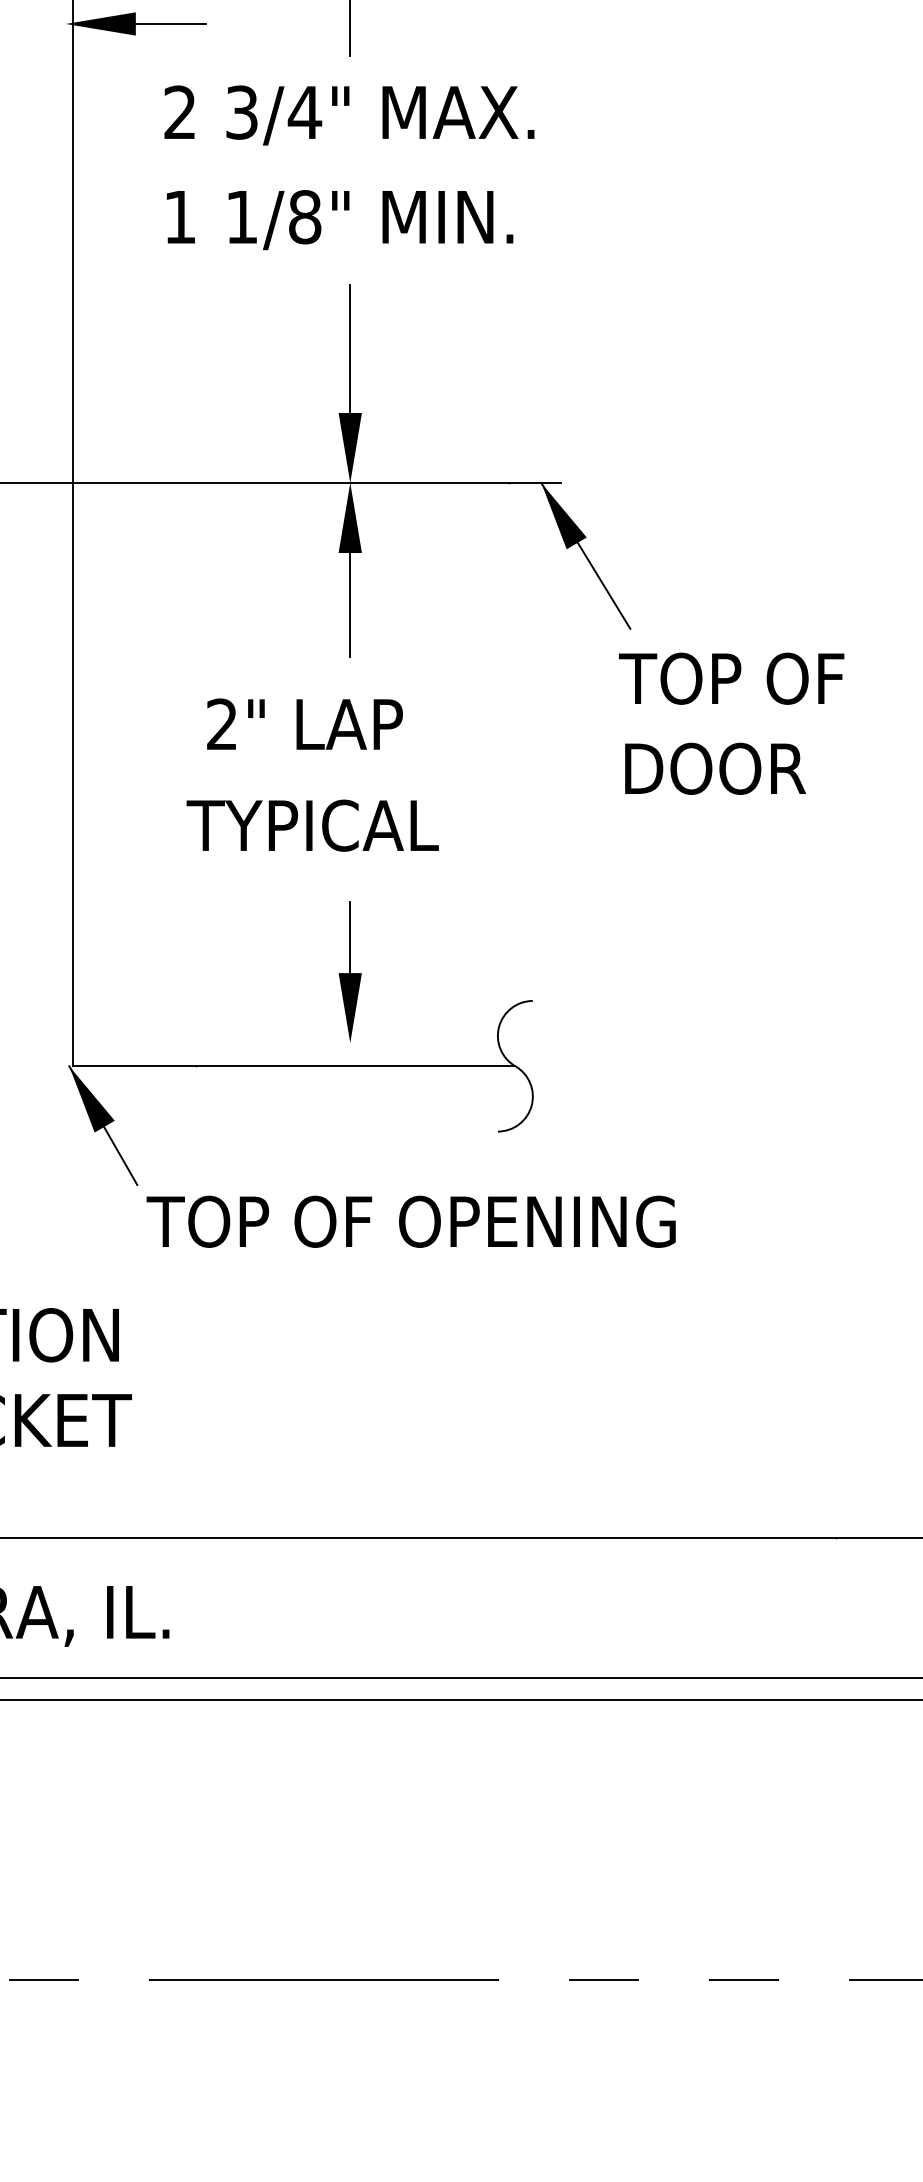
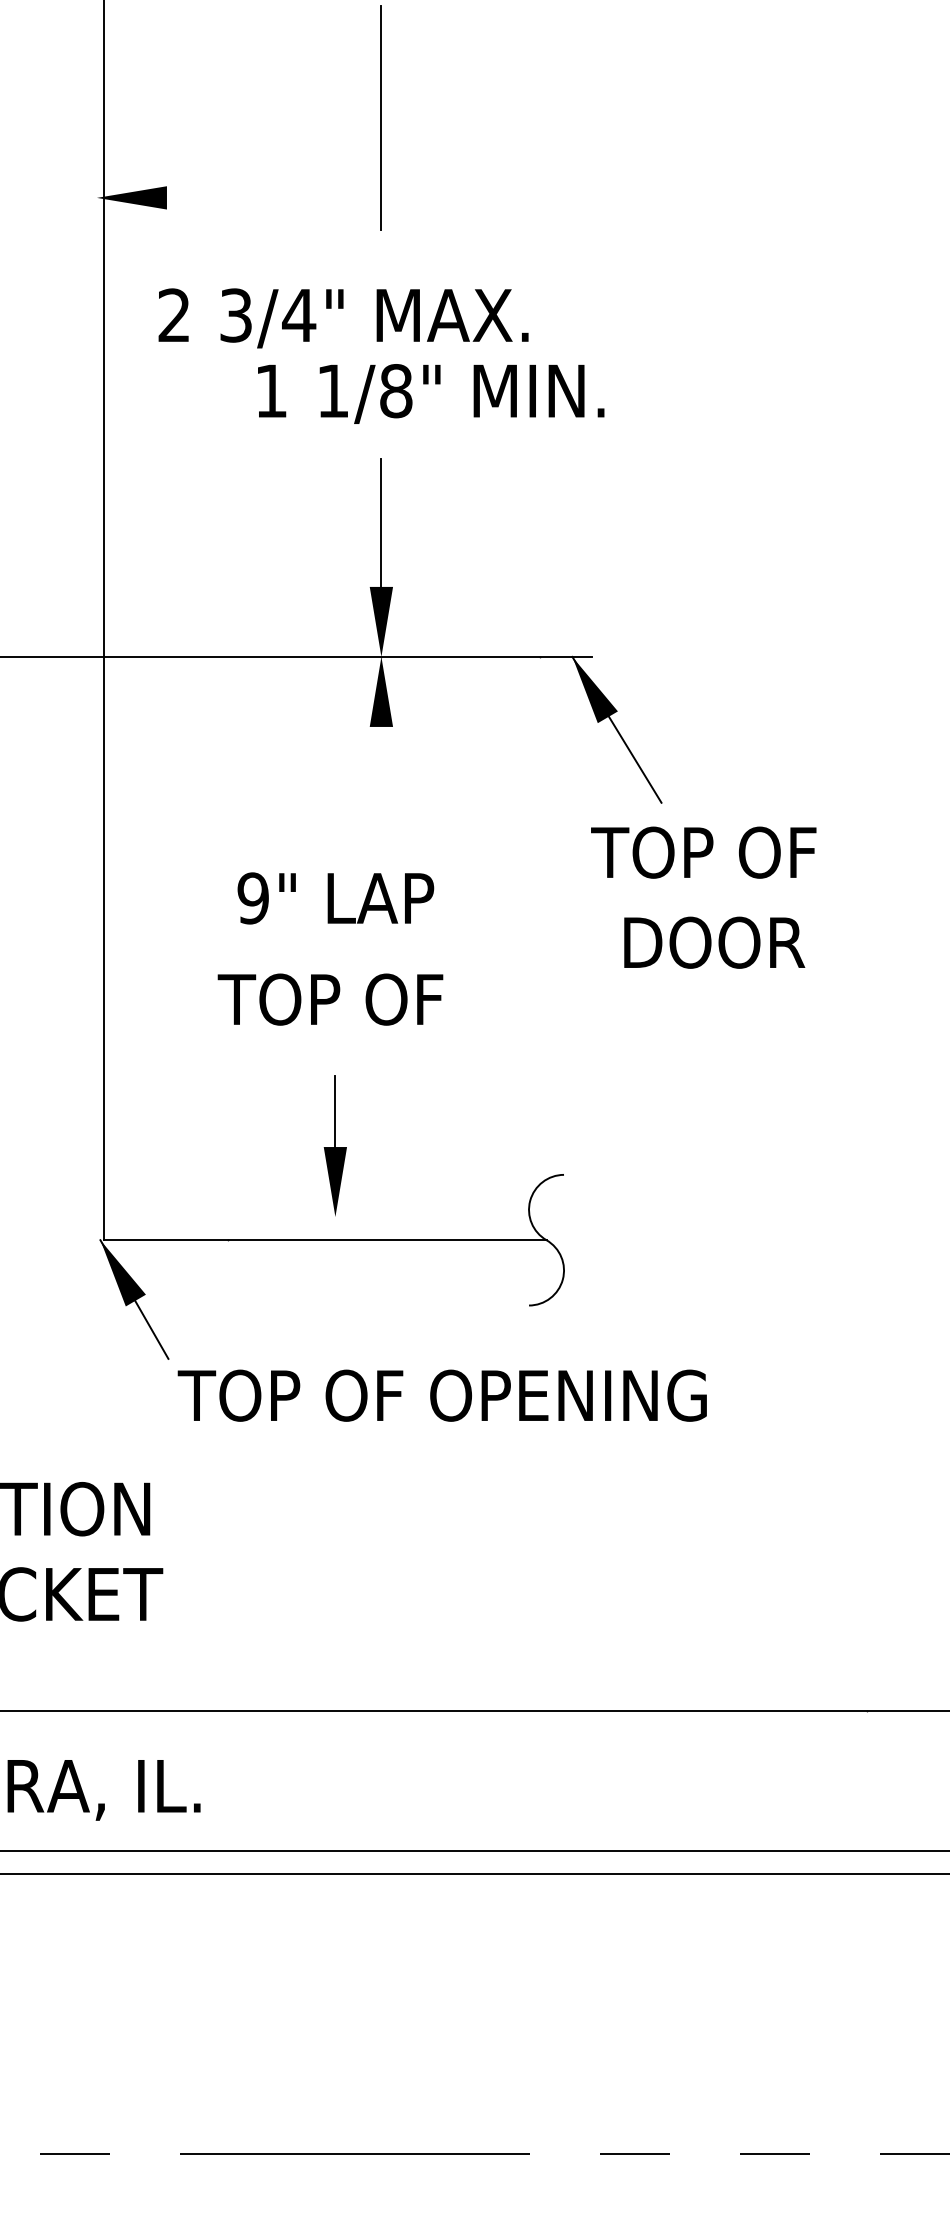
line: (170, 23) -> (201, 197), removed
text: (349, 115) -> (343, 318), moved
text: (340, 219) -> (431, 393), moved
line: (350, 604) -> (381, 778), removed
text: (731, 678) -> (703, 852), moved
text: (221, 724) -> (252, 898), 2" -> 9"
text: (715, 768) -> (714, 942), moved
text: (331, 825) -> (362, 999), TYPICAL -> TOP OF
part: (349, 971) -> (334, 1145), moved

